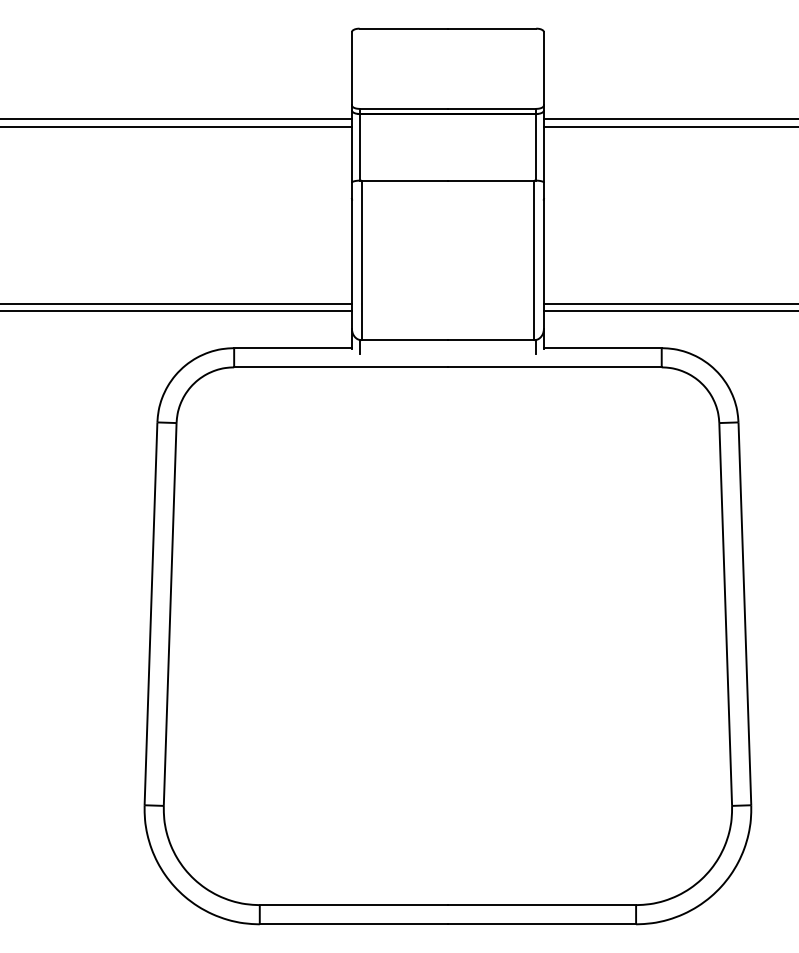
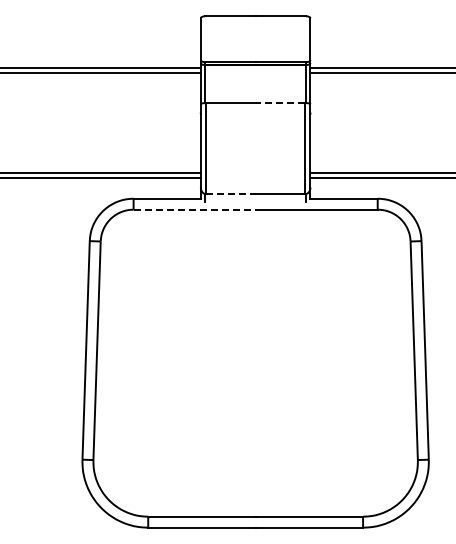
line: (491, 181) -> (280, 103), solid -> dashed
line: (403, 340) -> (230, 194), solid -> dashed
line: (342, 367) -> (195, 209), solid -> dashed

